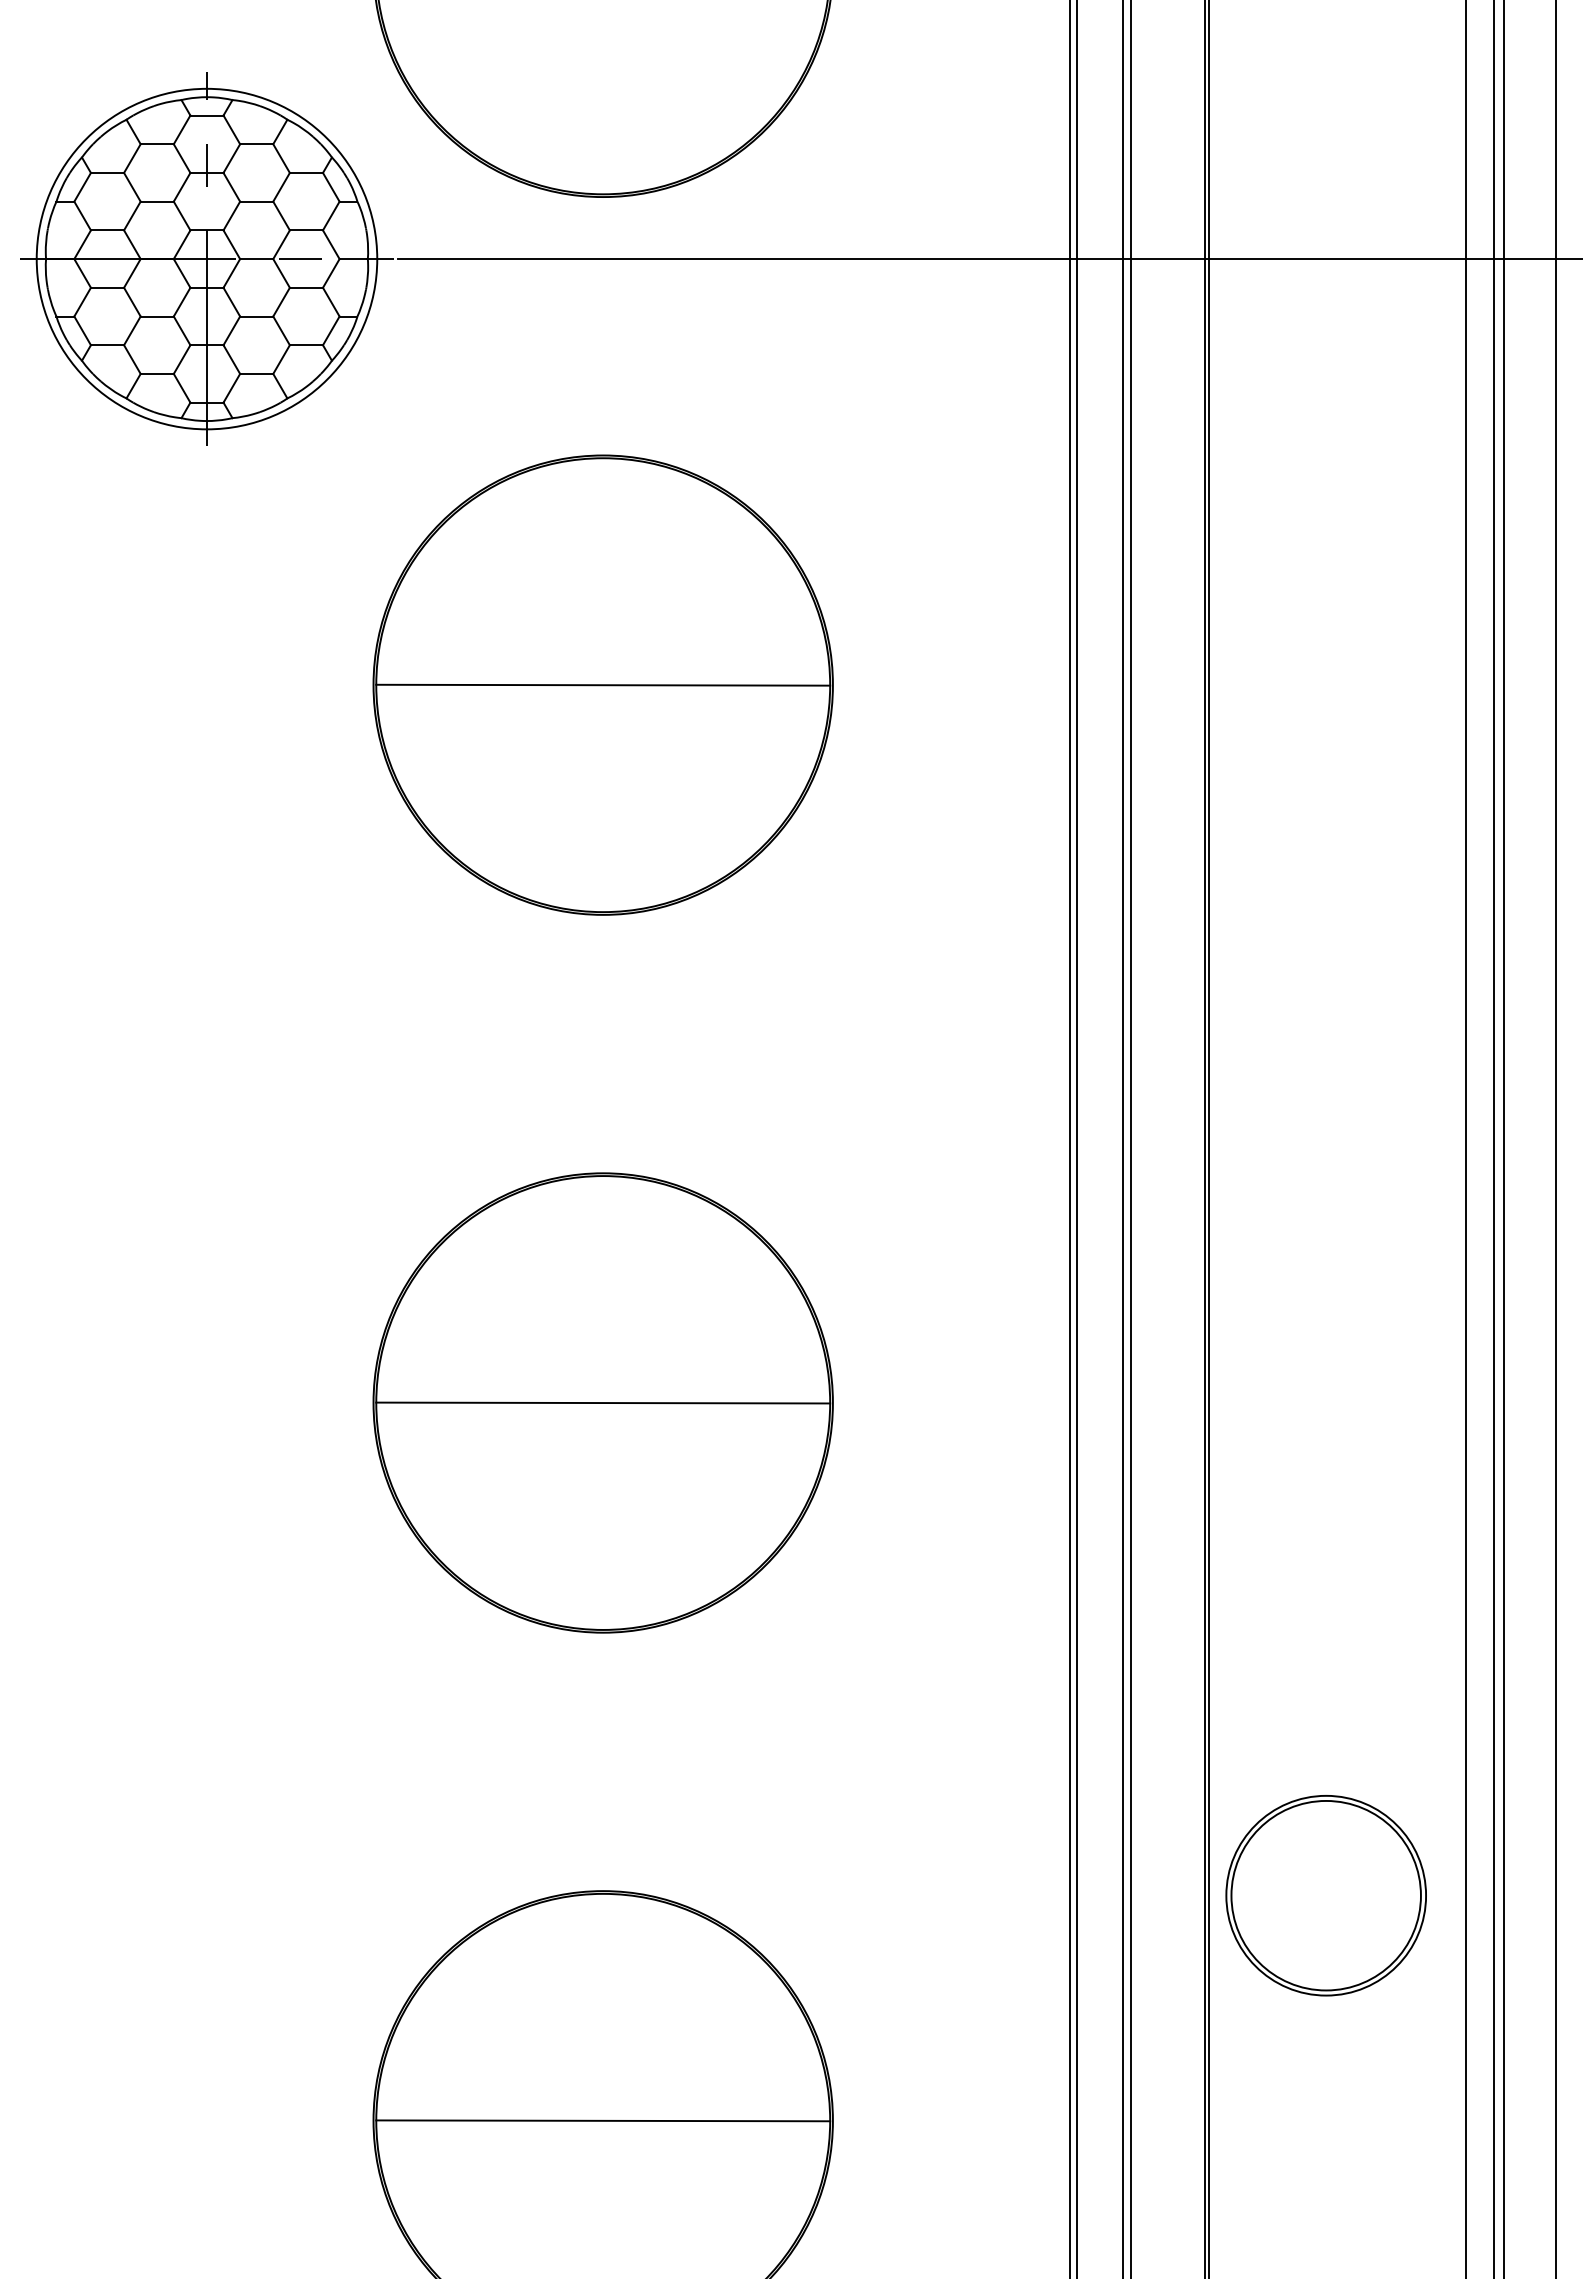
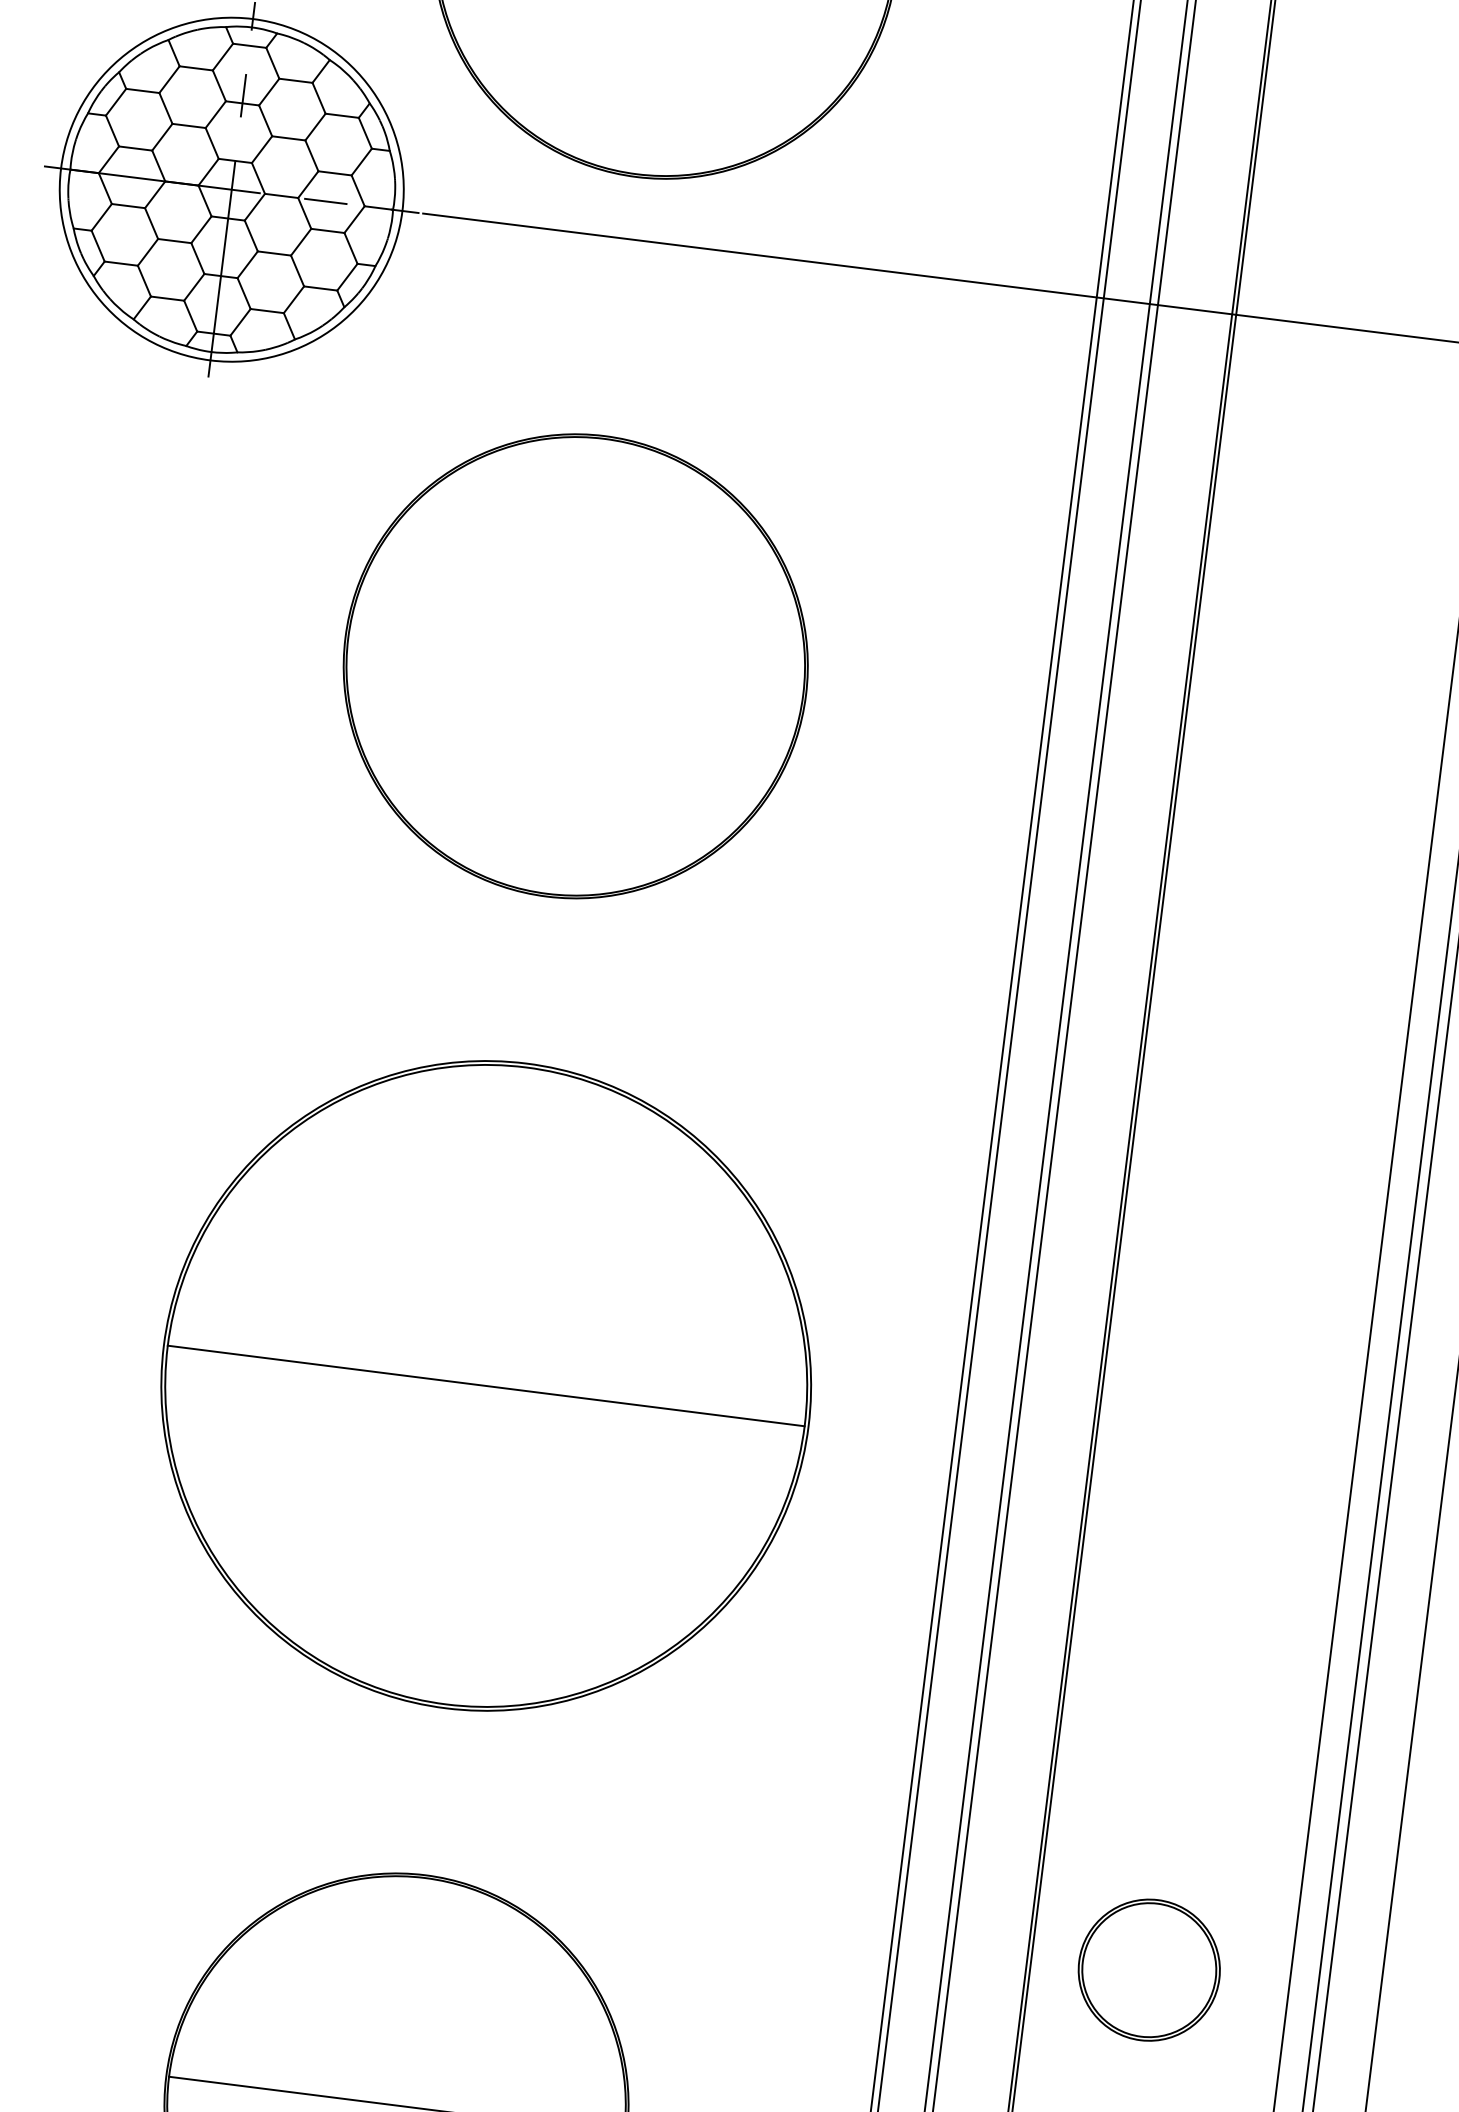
line: (603, 684) -> (576, 665), removed
part: (602, 1402) -> (485, 1385), size x1.4
part: (1325, 1895) -> (1148, 1969), size x0.7

